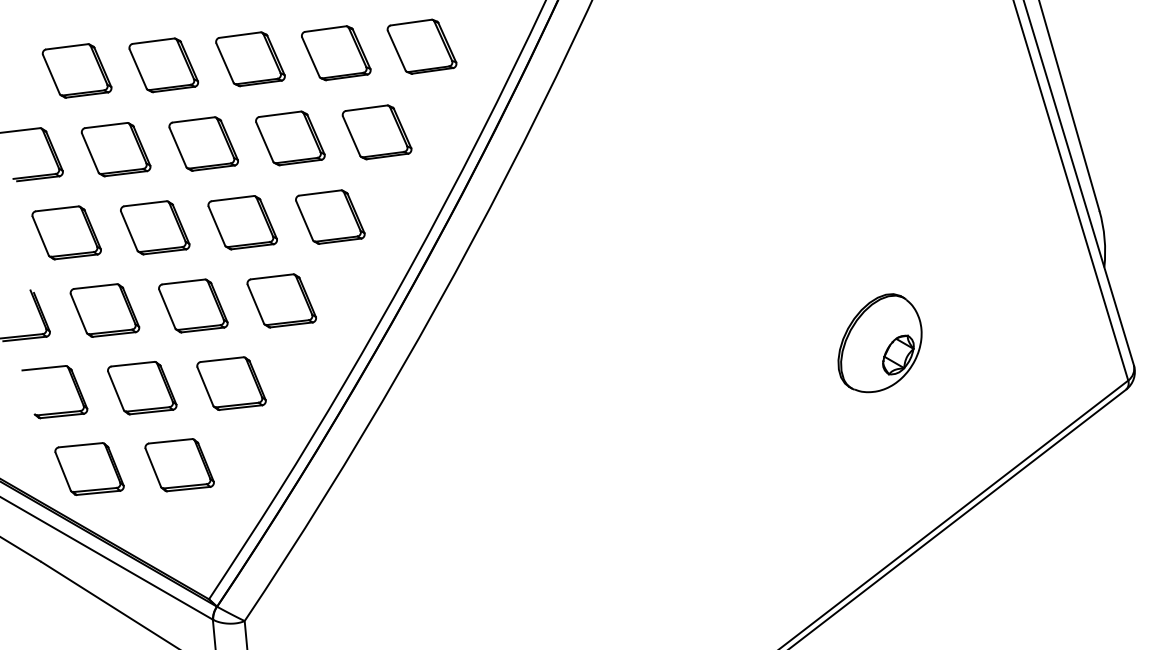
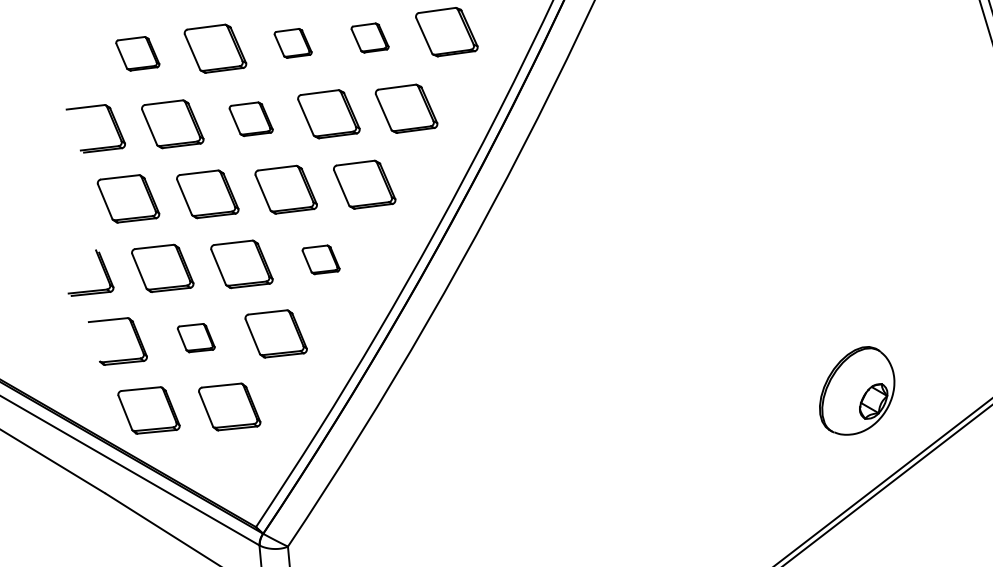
part: (336, 53) -> (370, 38), size x0.6
part: (250, 59) -> (293, 43), size x0.6
part: (76, 70) -> (137, 53), size x0.7
part: (203, 143) -> (251, 118), size x0.7
part: (281, 300) -> (320, 259), size x0.6
part: (879, 343) -> (856, 391), moved
part: (142, 388) -> (196, 338), size x0.6

